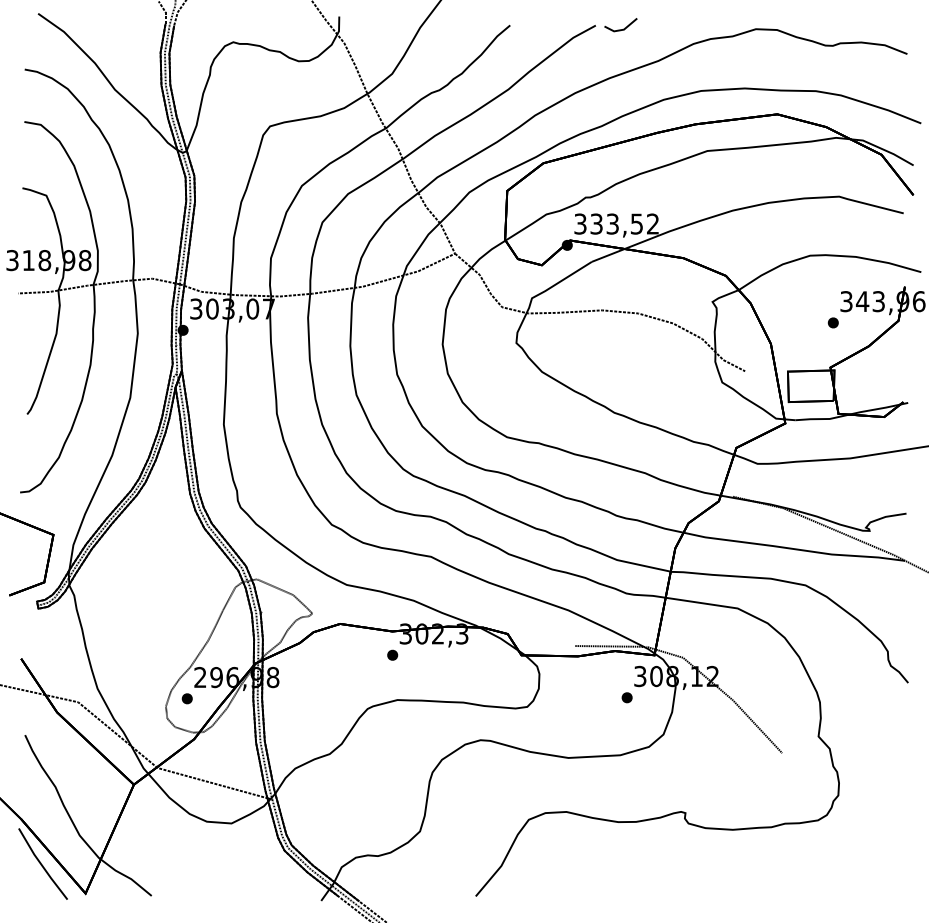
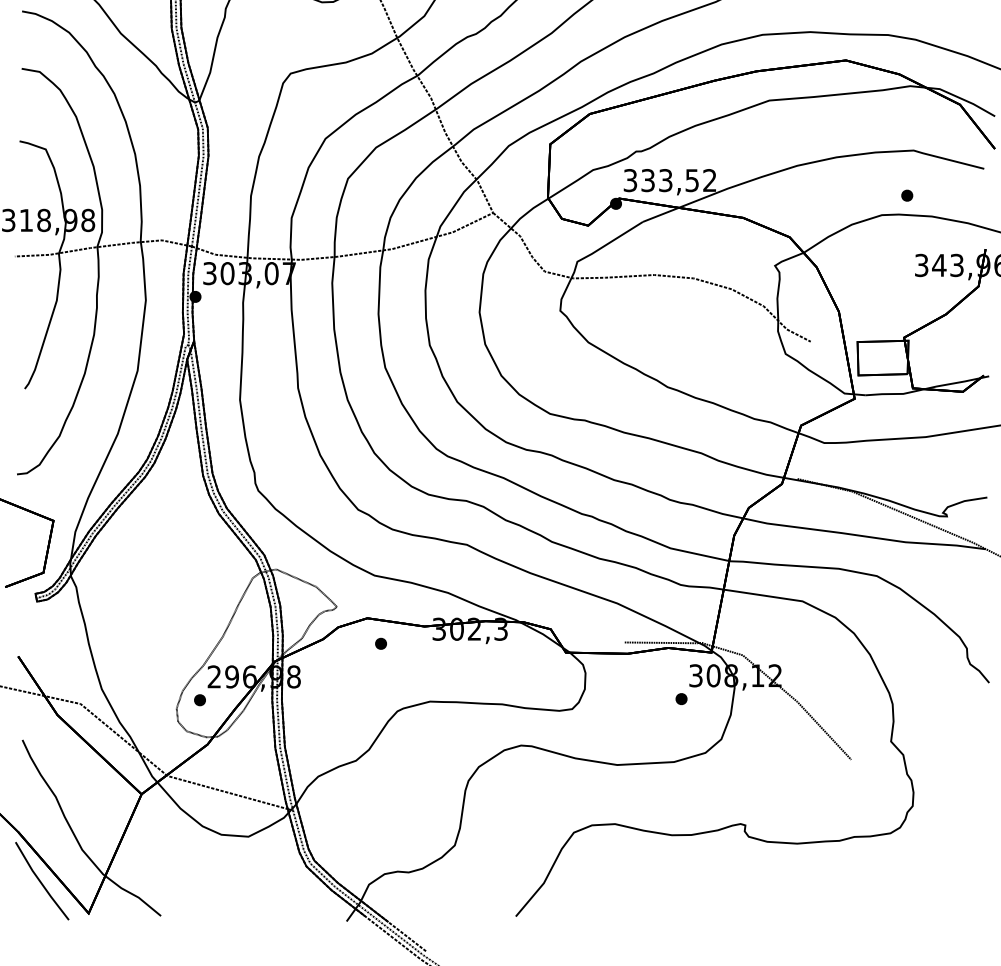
part: (832, 322) -> (906, 195), moved
part: (392, 654) -> (380, 642), moved

